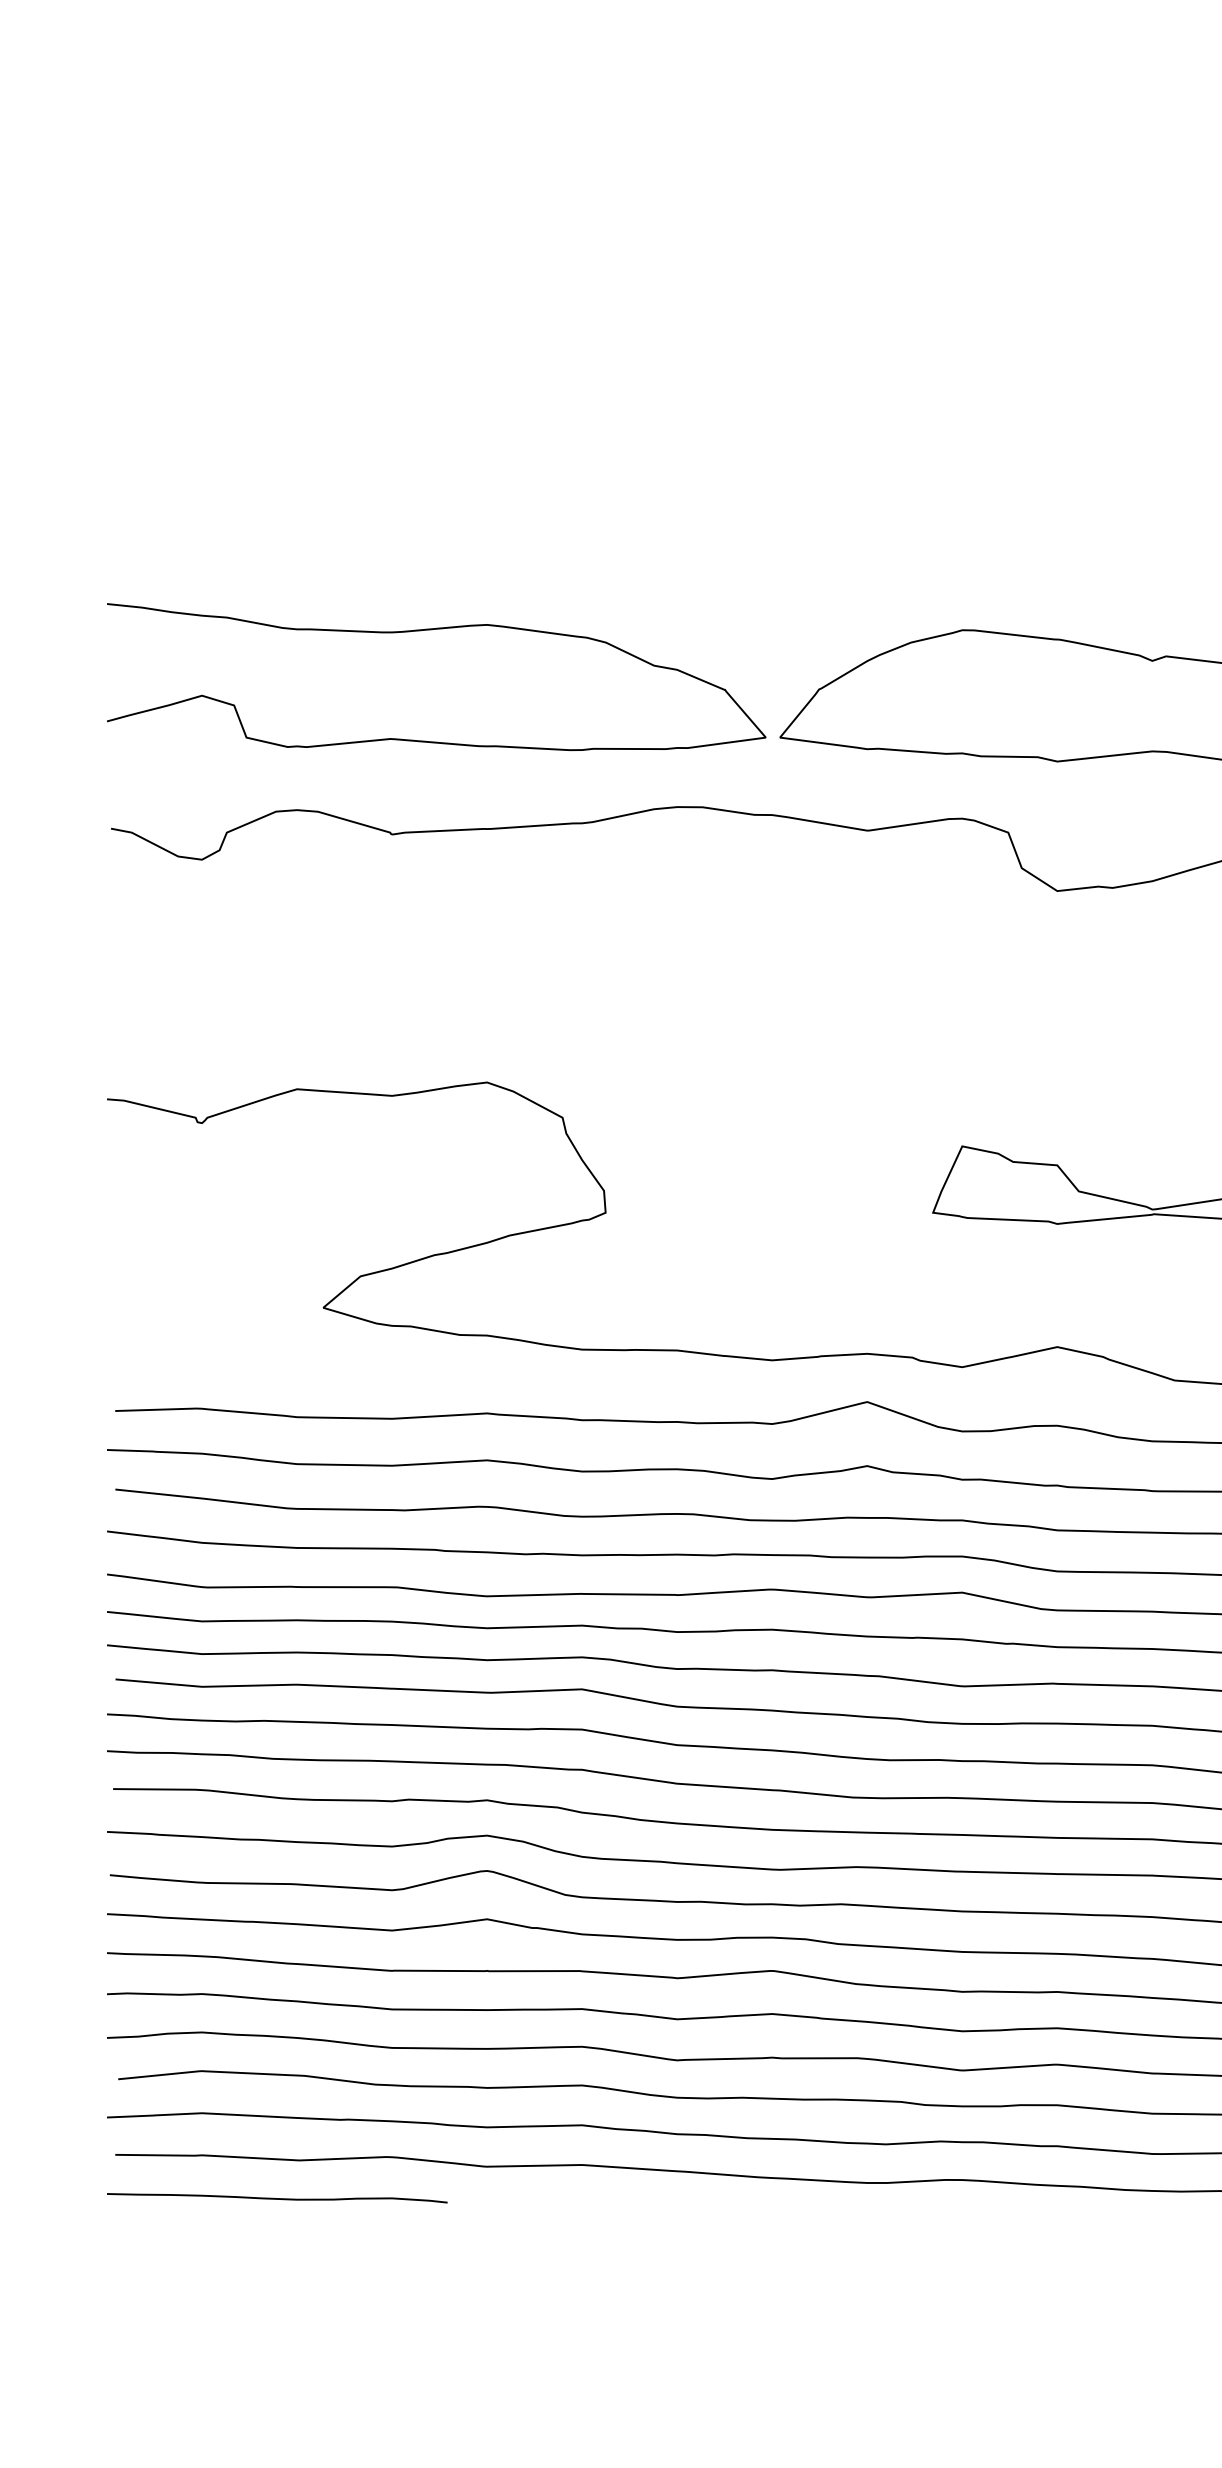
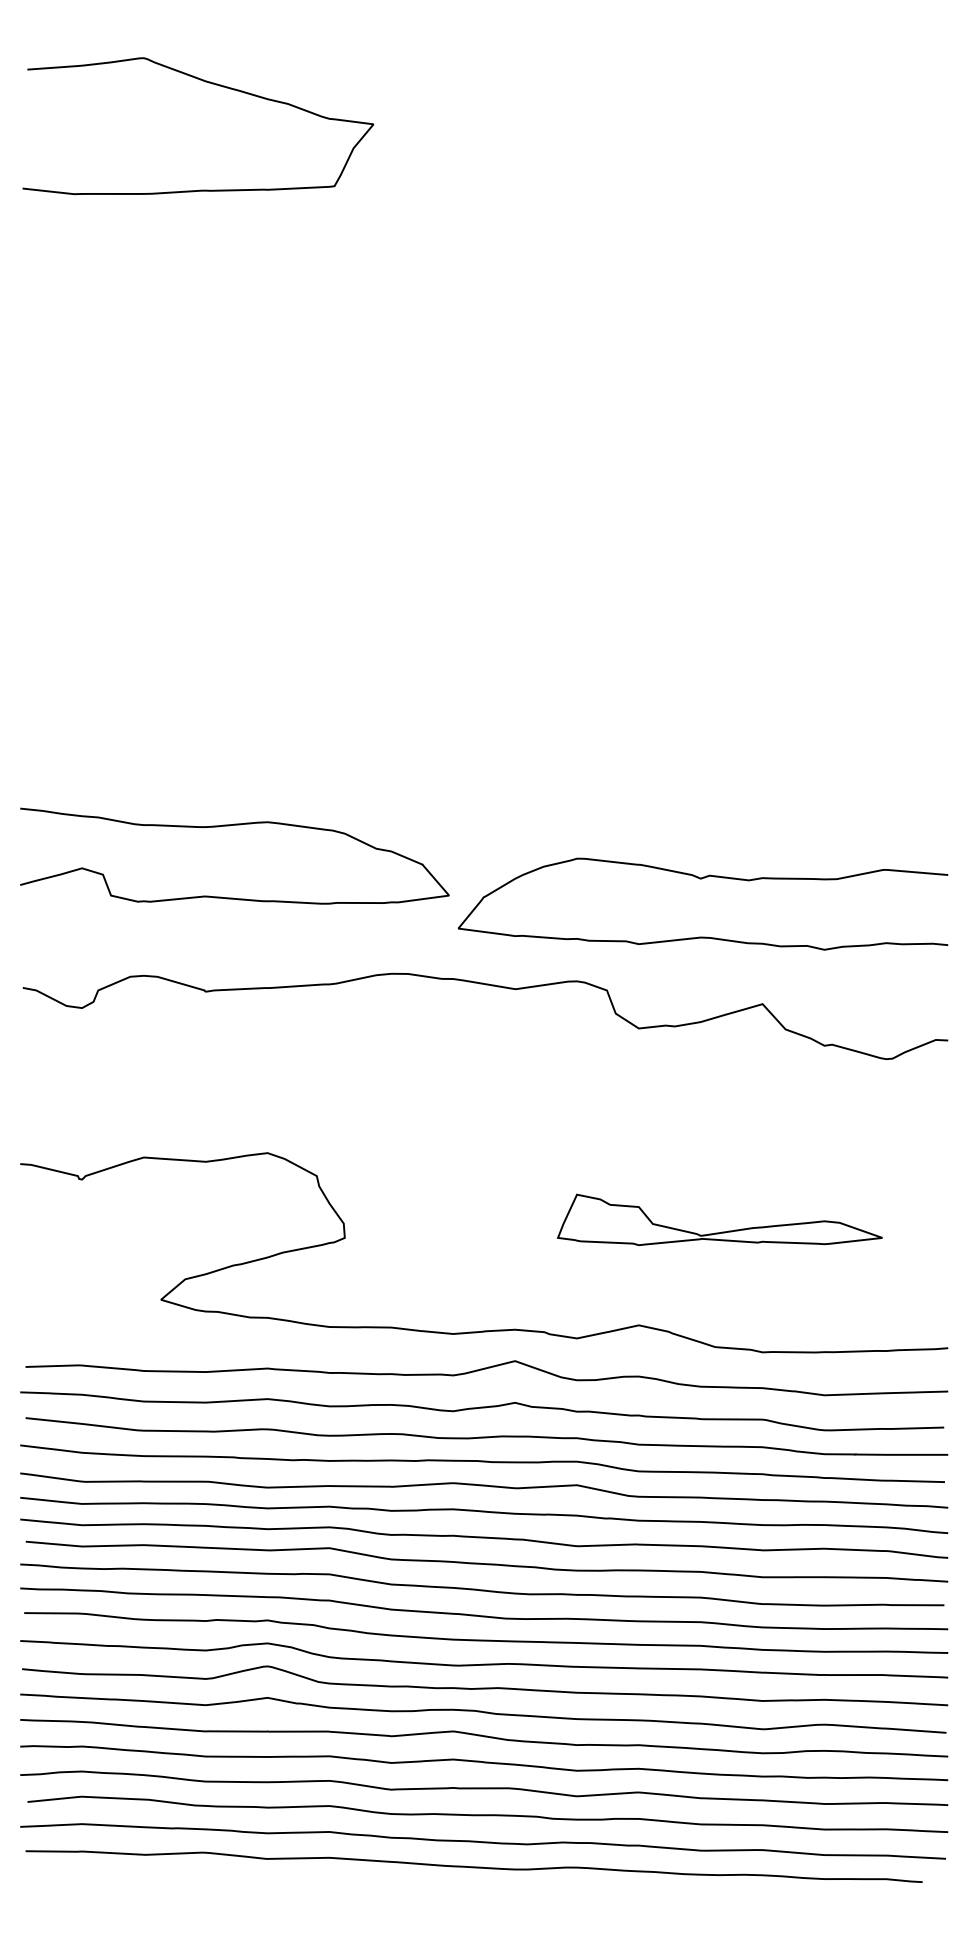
curve: (428, 631) -> (229, 826), moved
curve: (276, 2198) -> (130, 1879), removed

